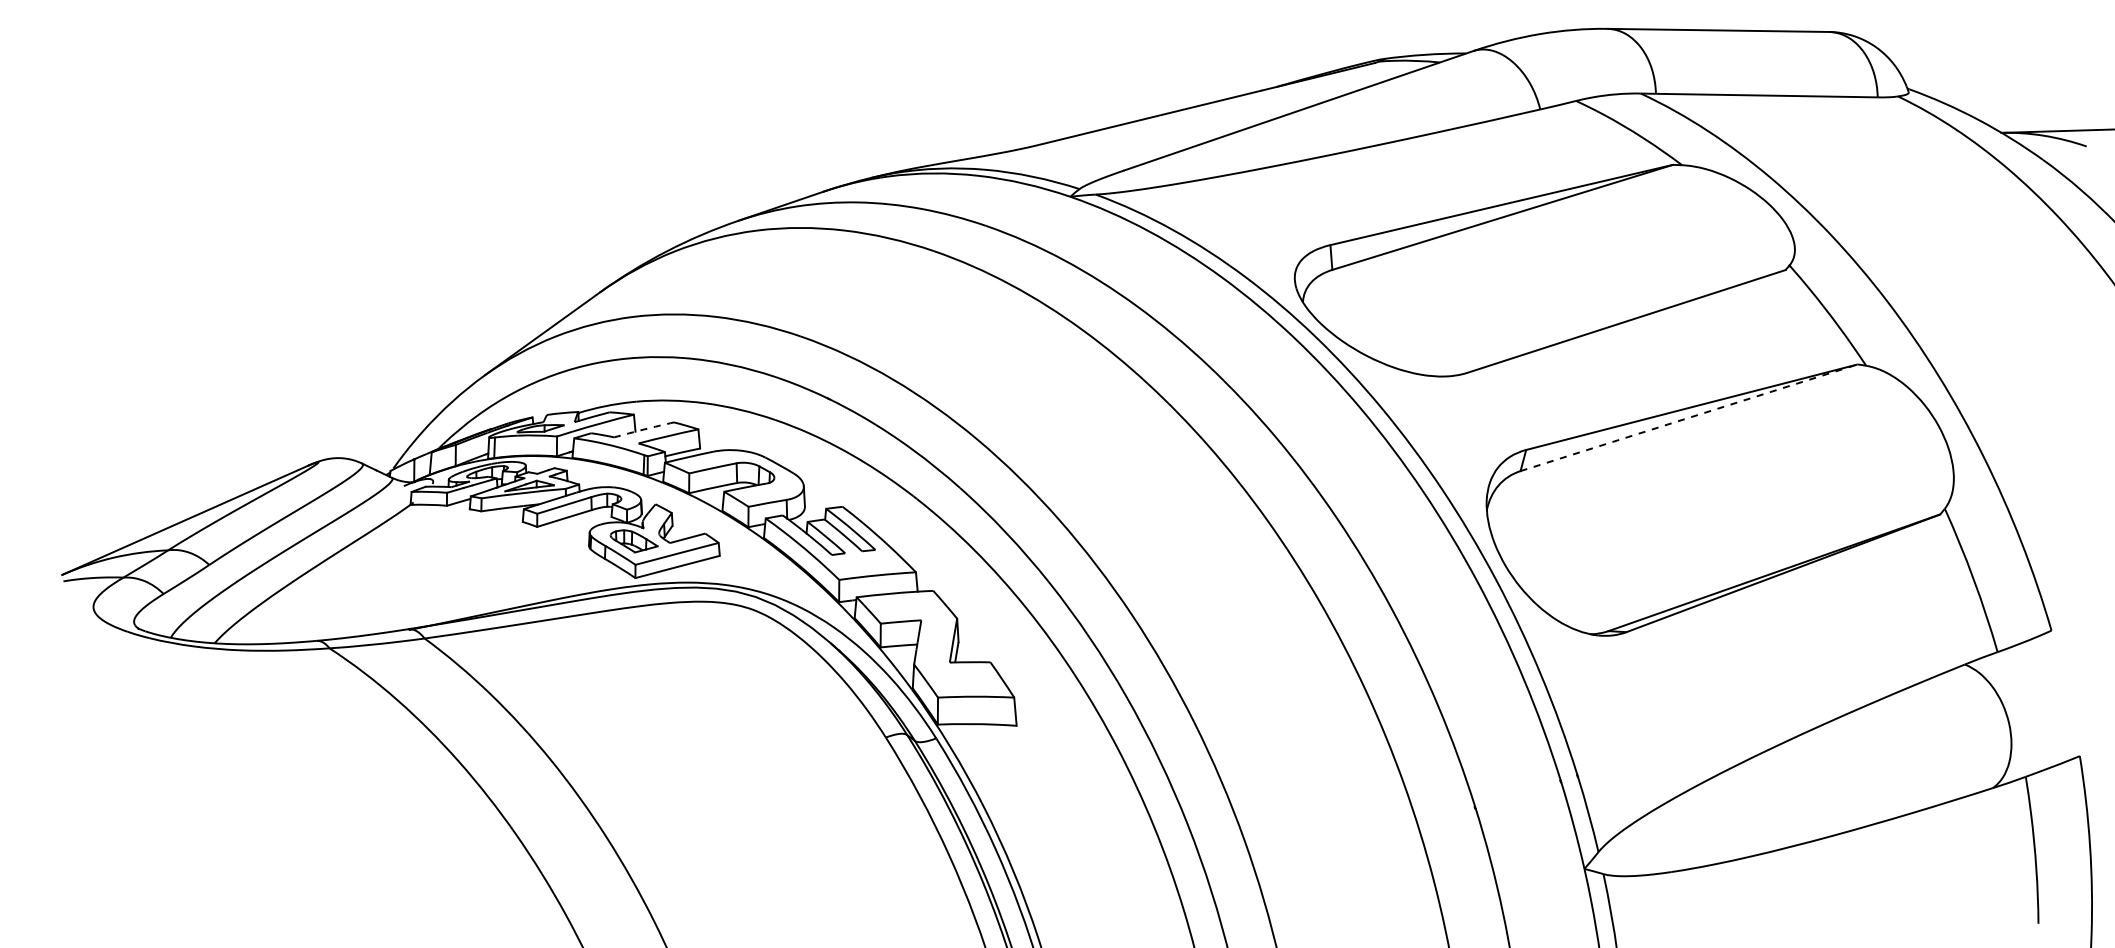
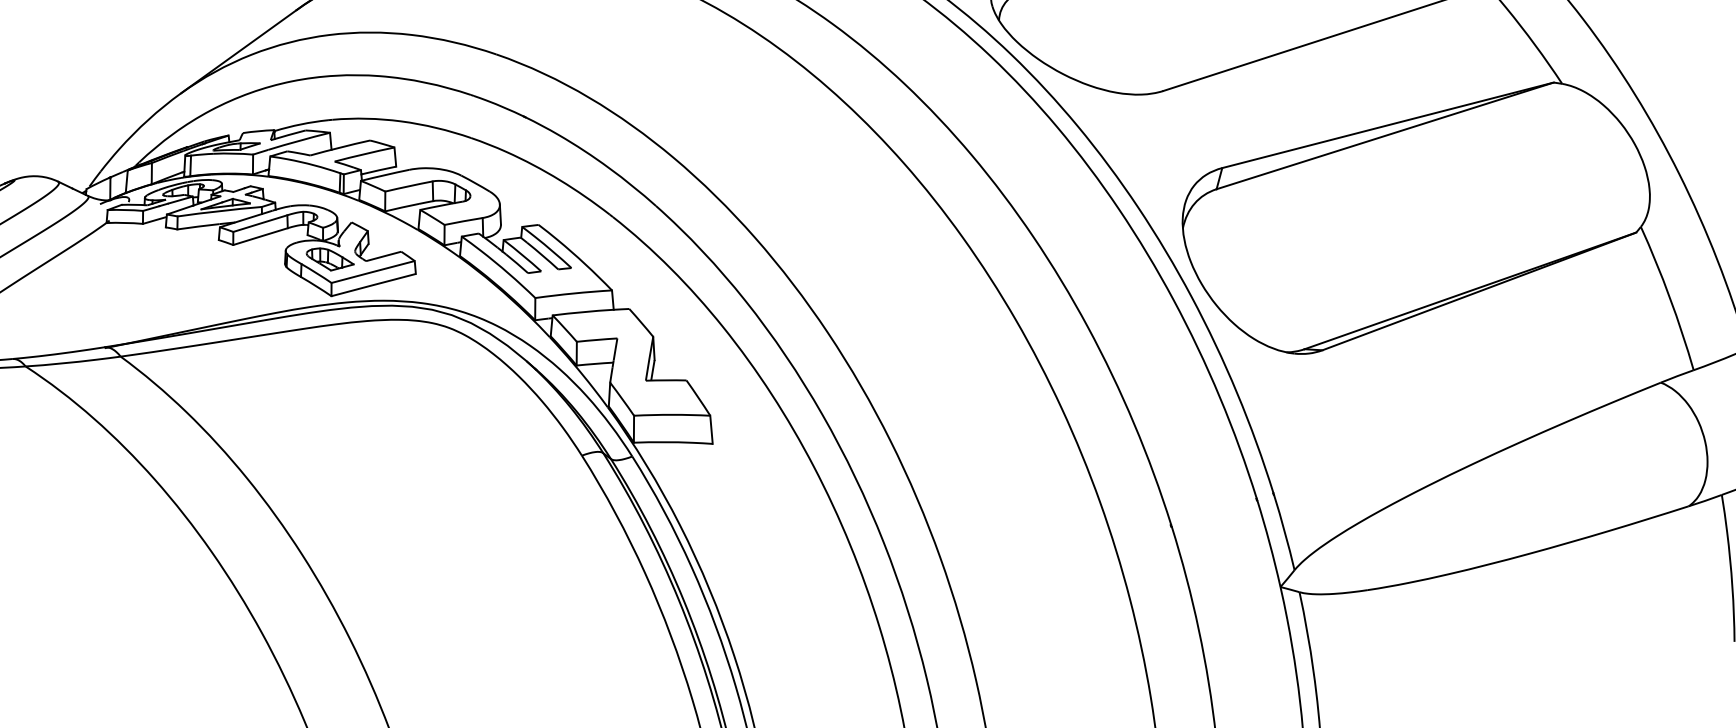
line: (1689, 417) -> (1385, 135), dashed -> solid
arc: (644, 429) -> (340, 147), dashed -> solid

